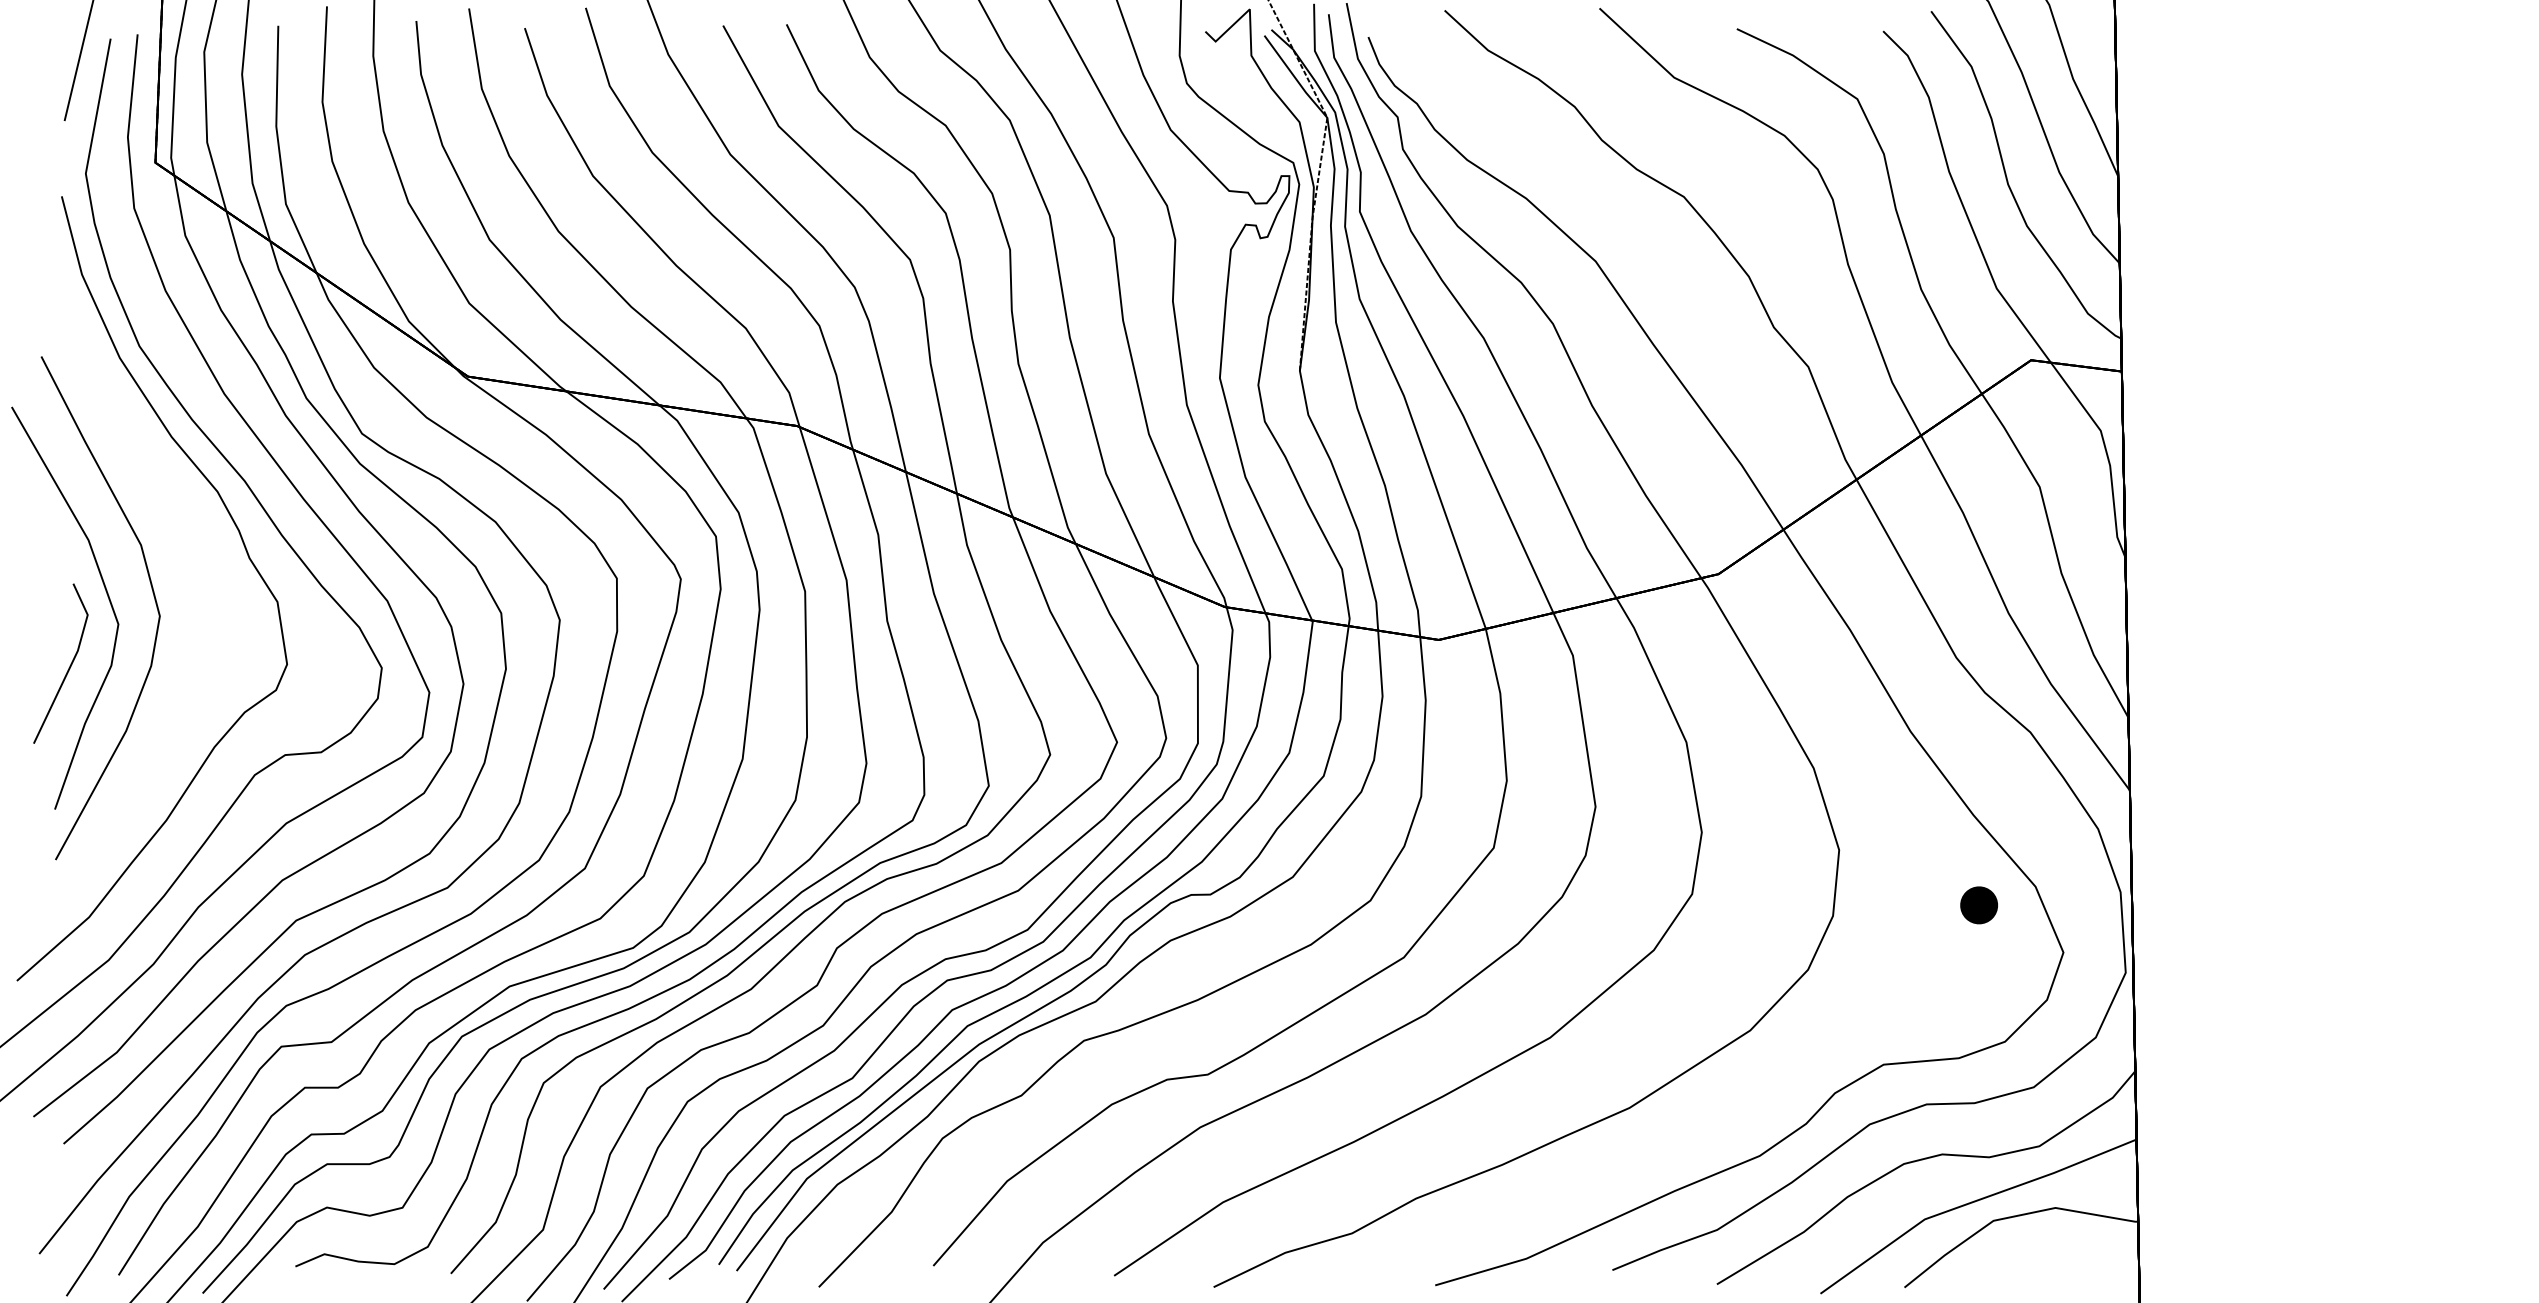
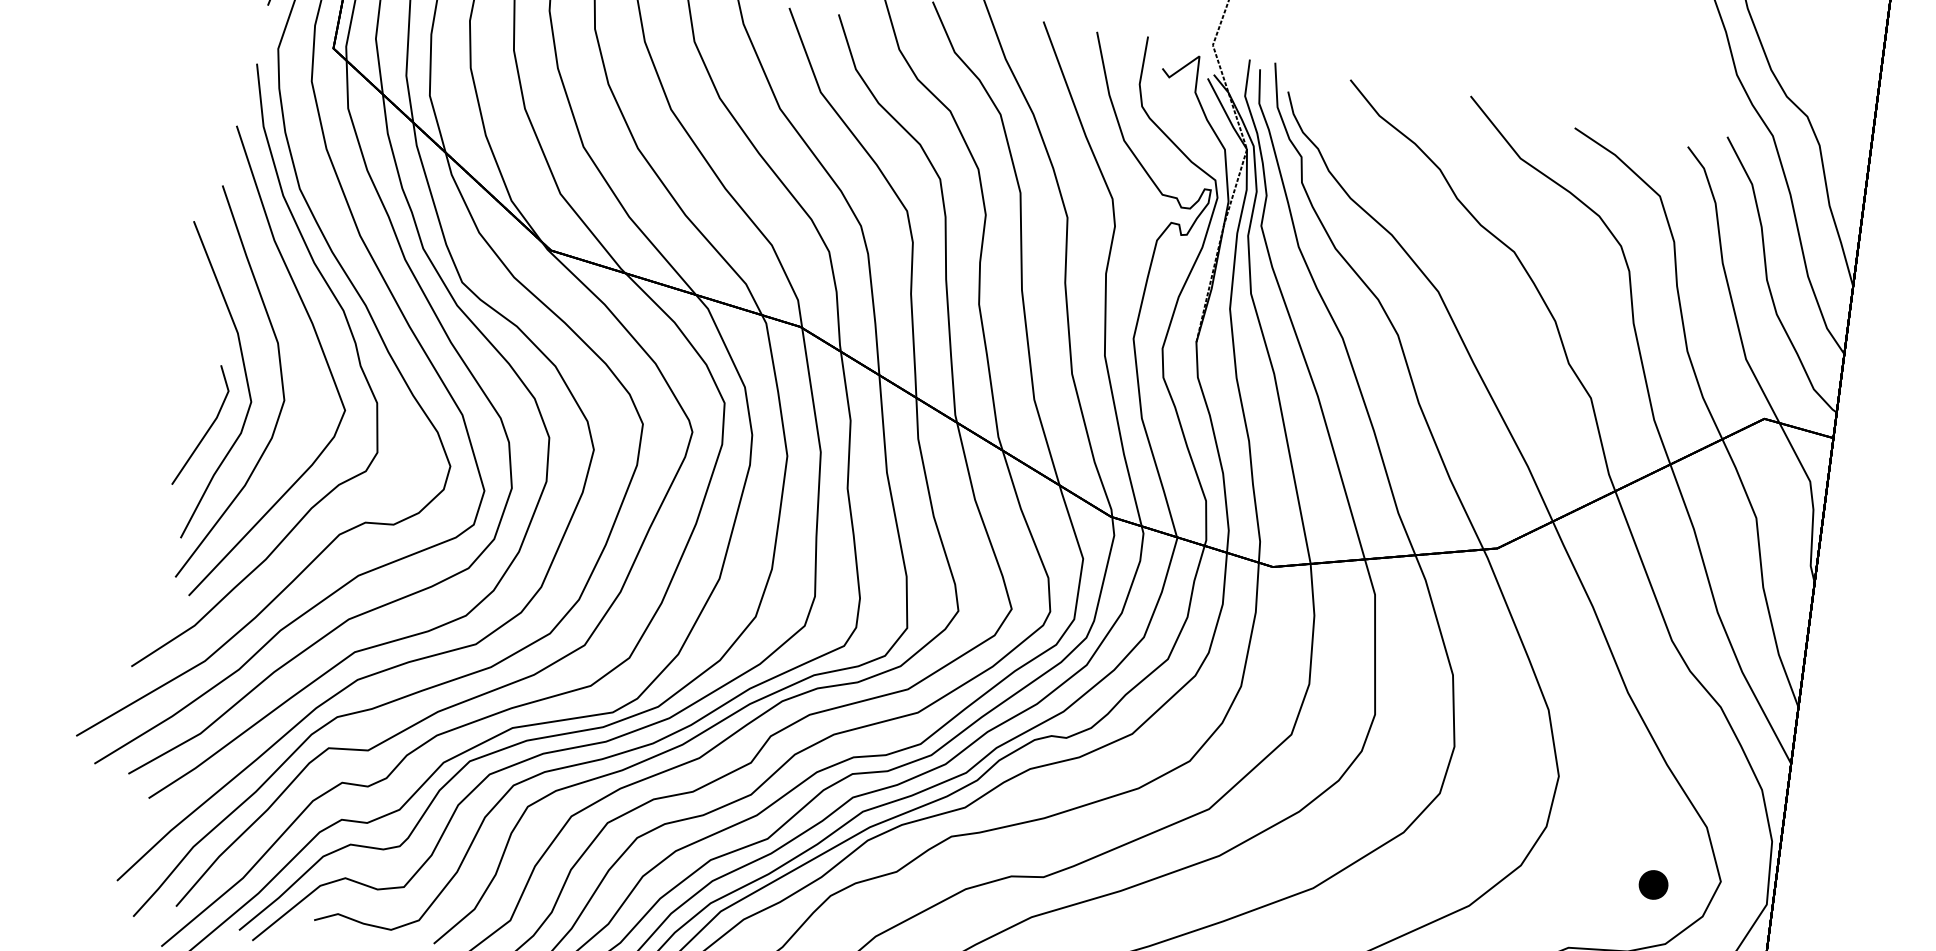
part: (200, 551) -> (323, 355), added
part: (1978, 905) -> (1653, 884), moved

